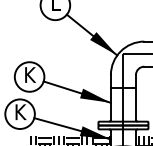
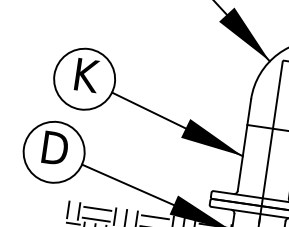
text: (20, 112) -> (55, 148), K -> D

